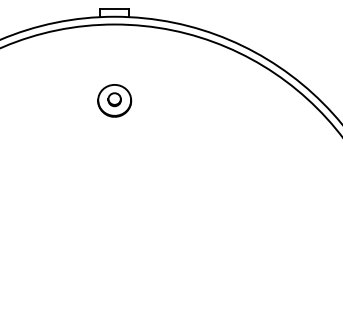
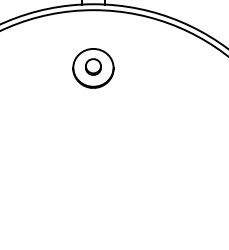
part: (114, 100) -> (93, 68), size x1.6

